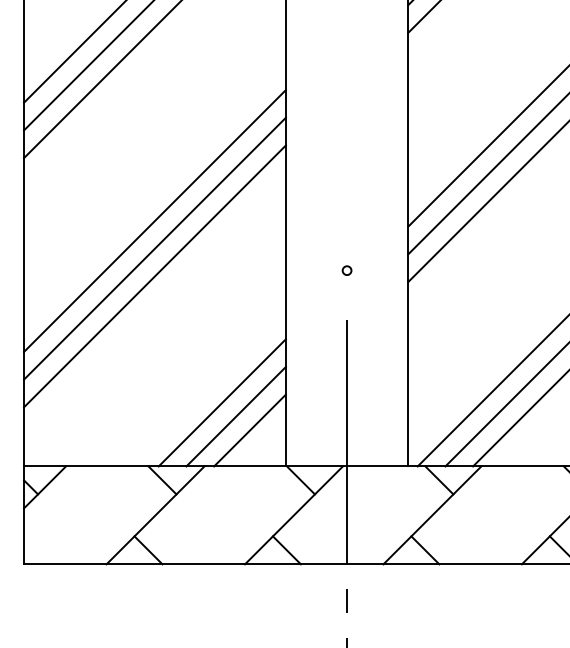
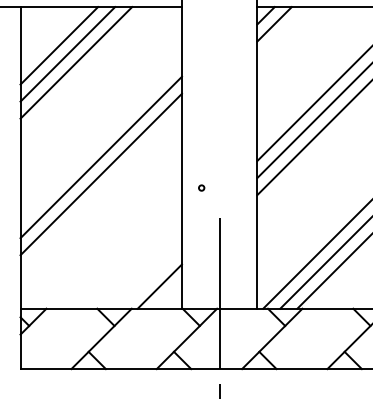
circle: (346, 269) -> (201, 187), moved
line: (153, 276) -> (100, 191), removed
line: (221, 402) -> (142, 269), removed
line: (234, 415) -> (150, 277), removed

